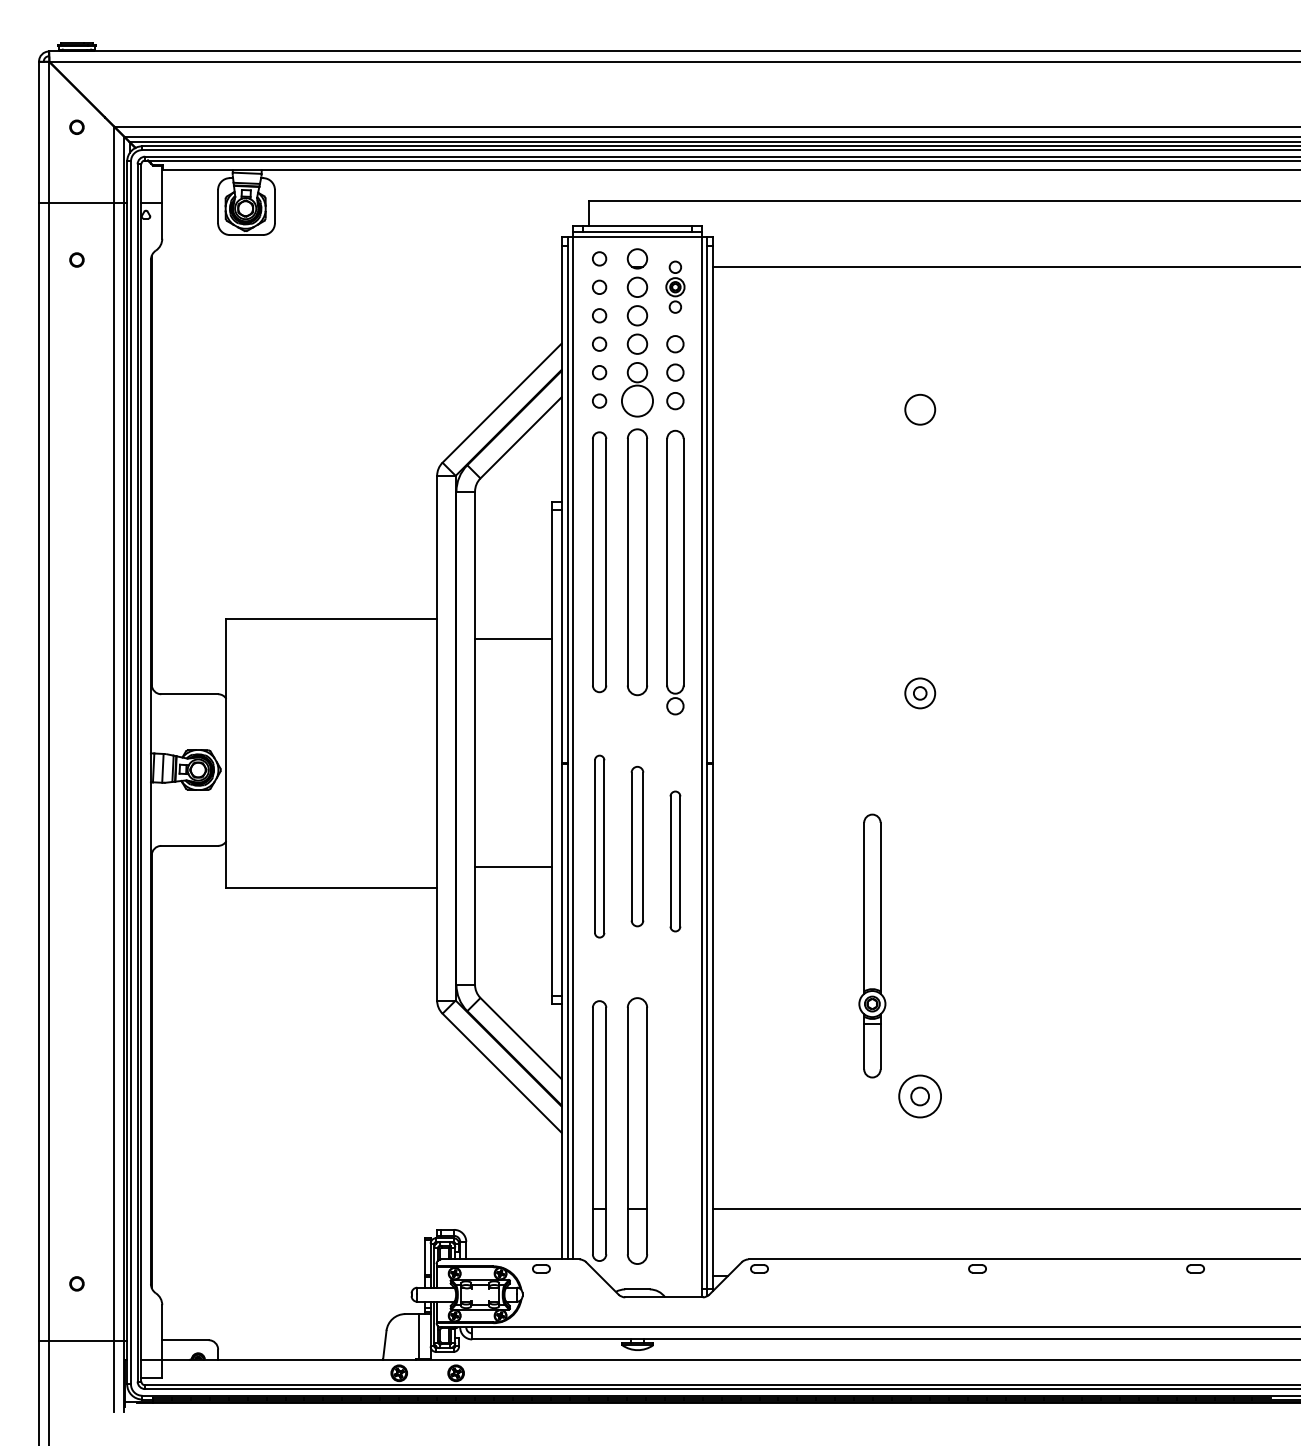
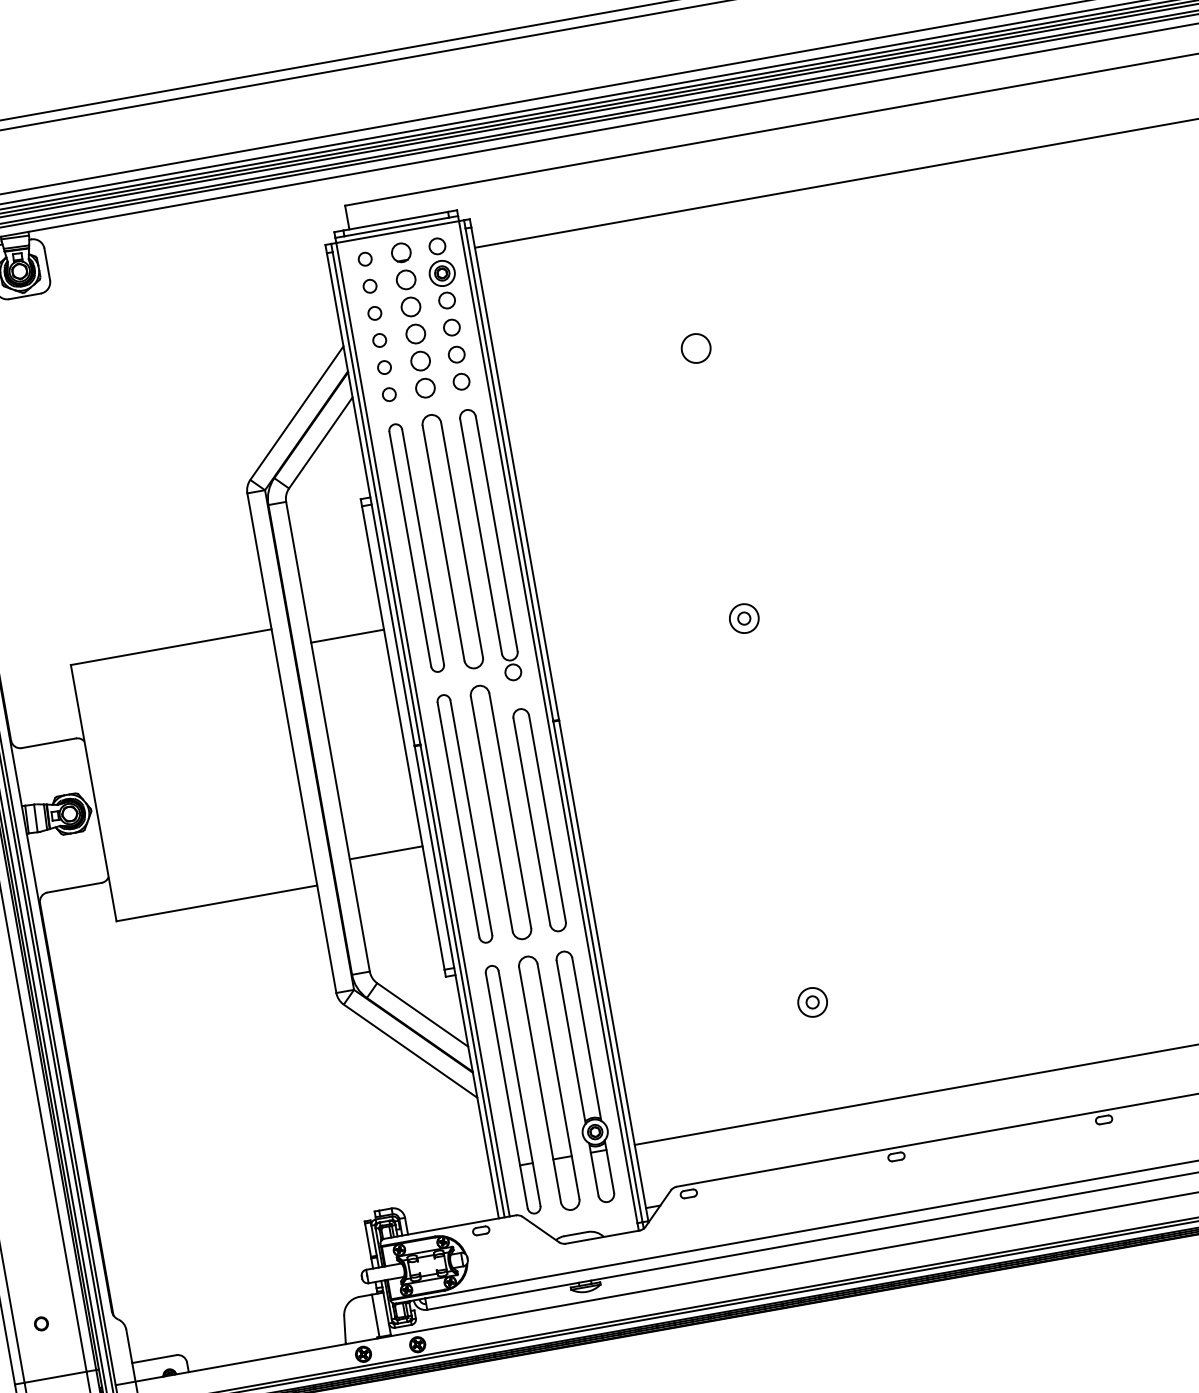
part: (675, 286) -> (442, 272), size x1.43
circle: (637, 400) -> (425, 387), size x0.62
part: (599, 846) -> (464, 818), size x1.43
part: (637, 846) -> (501, 812), size x1.67
part: (675, 861) -> (539, 820), size x1.67
part: (872, 945) -> (585, 1076), moved
part: (920, 1096) -> (812, 1002), size x0.71

